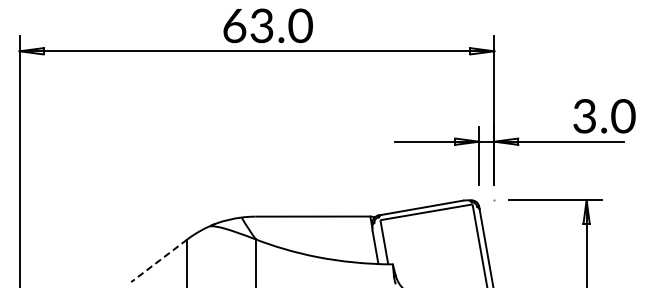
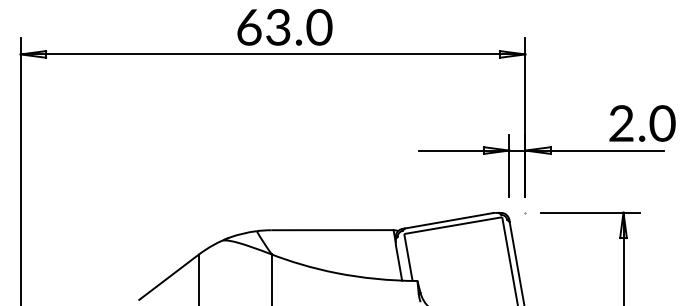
text: (584, 116) -> (621, 123), 3.0 -> 2.0
line: (158, 261) -> (168, 277), dashed -> solid

